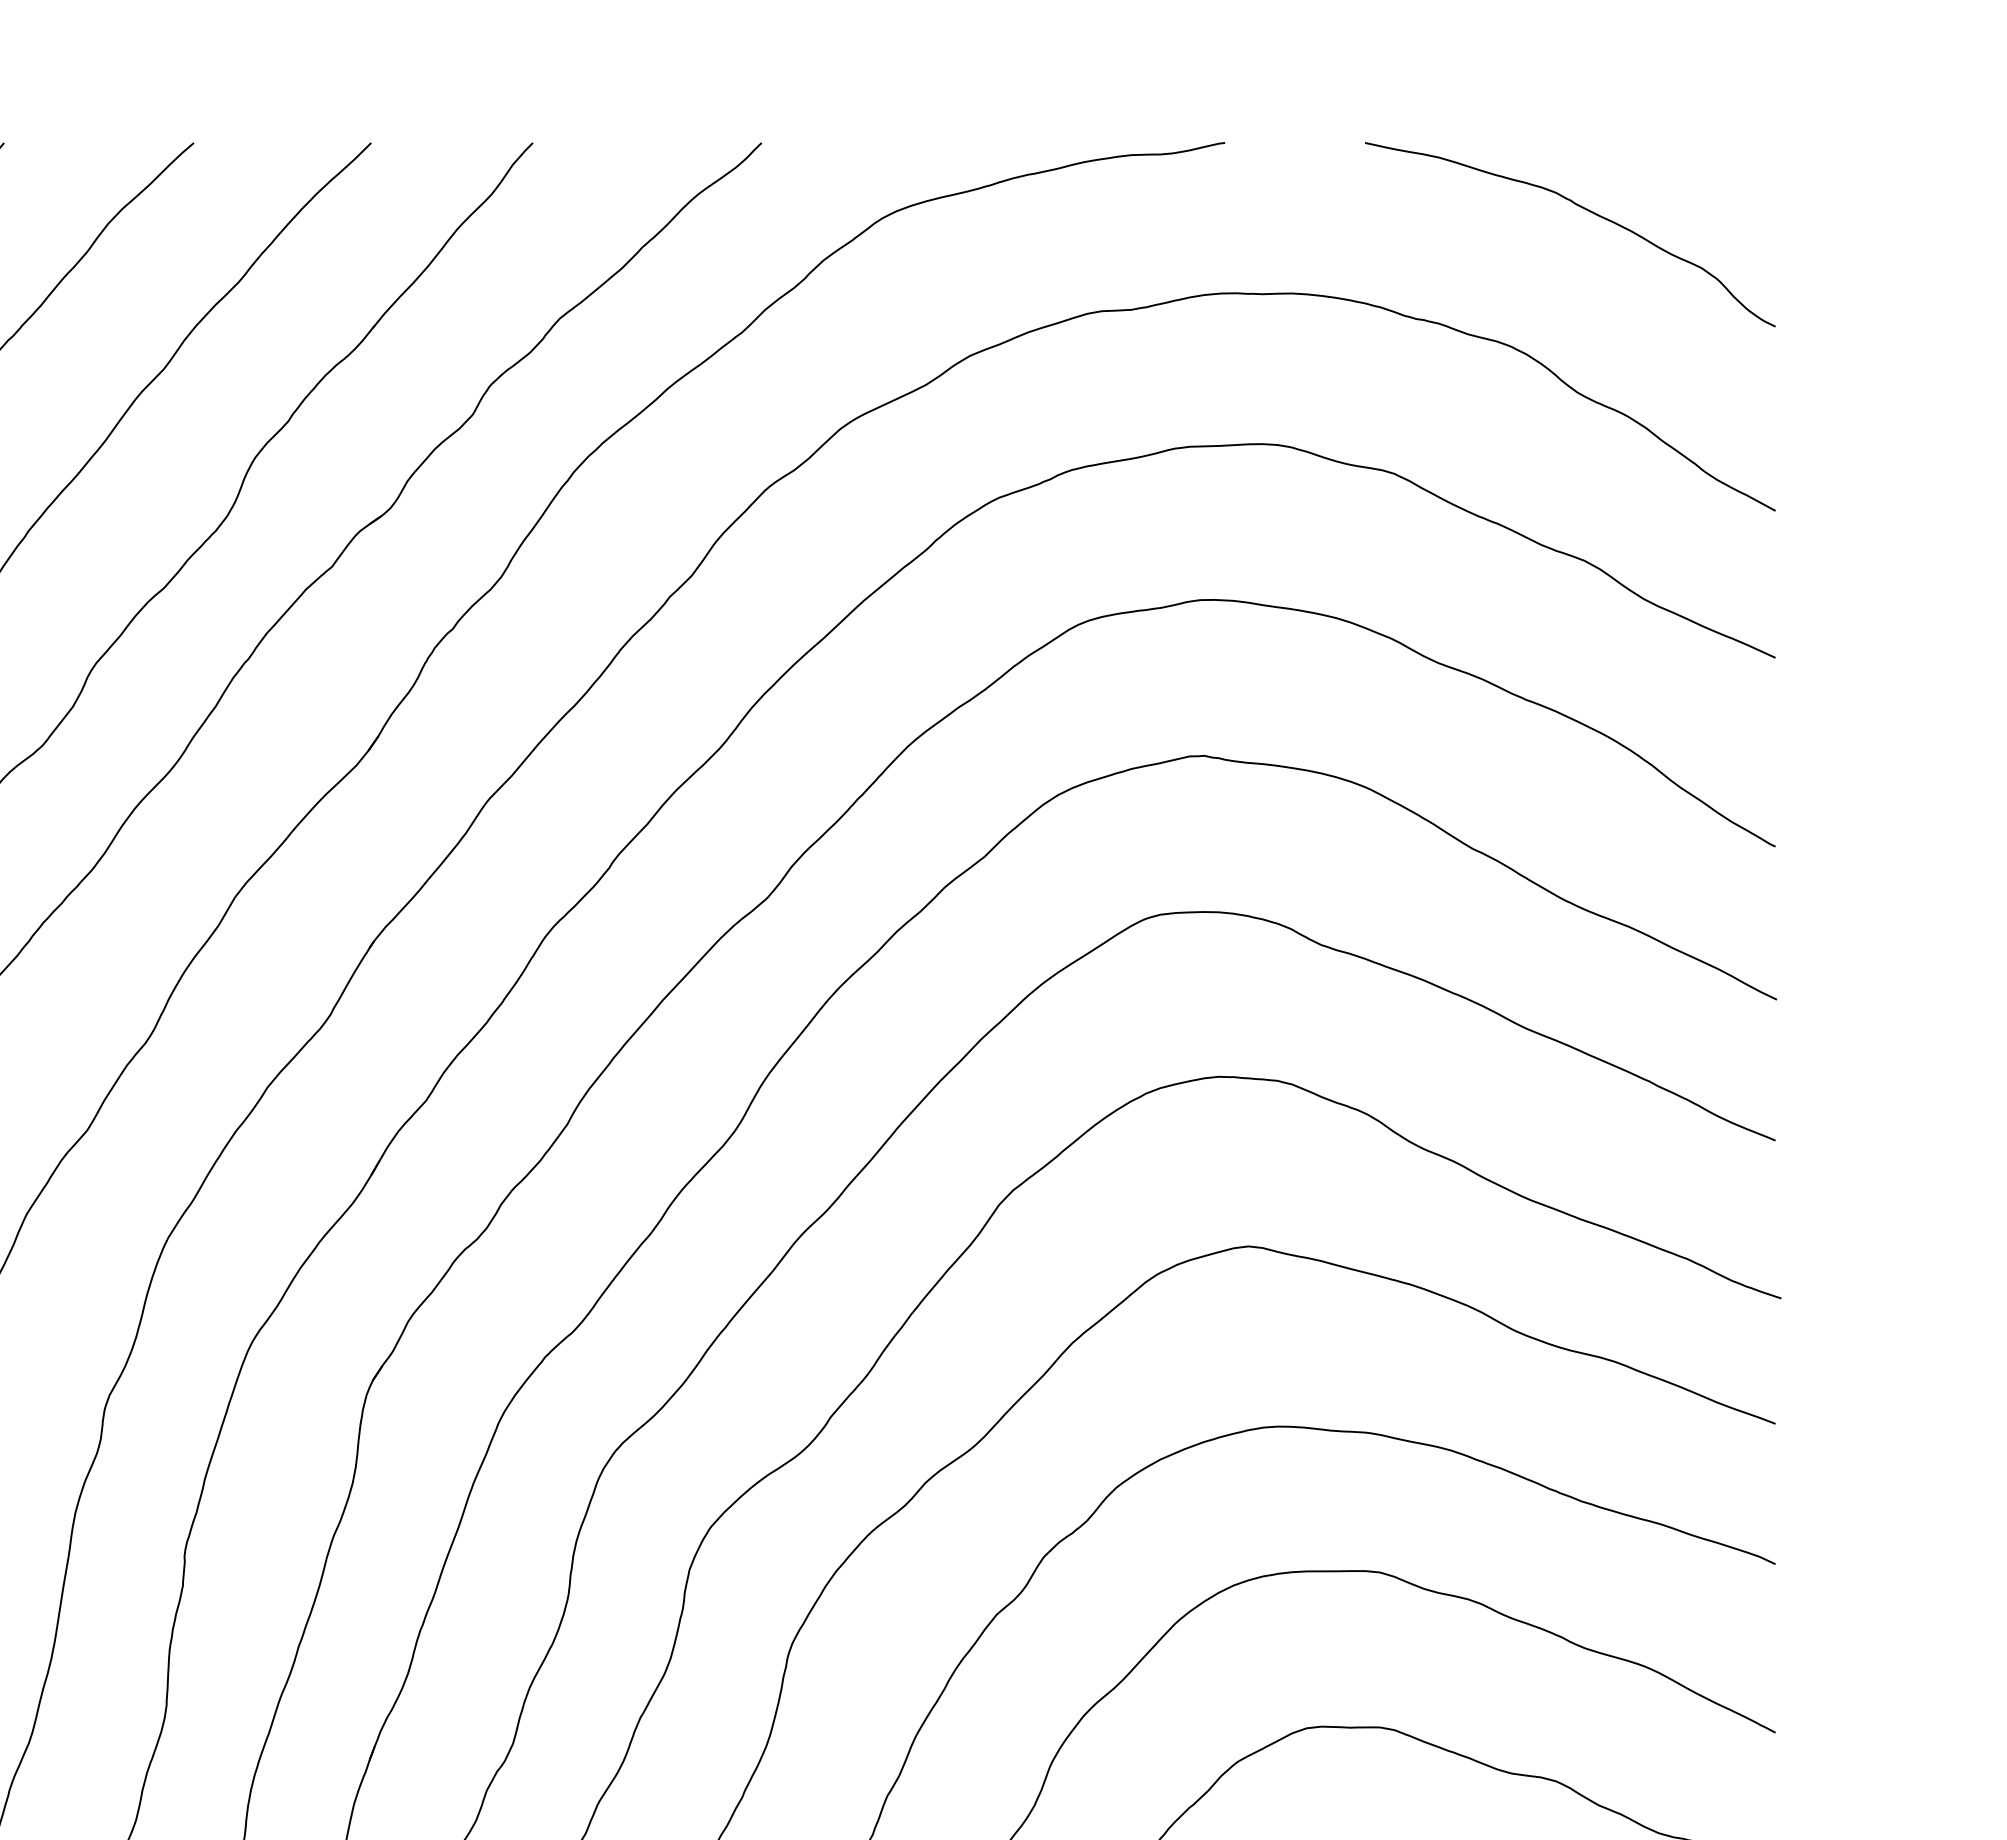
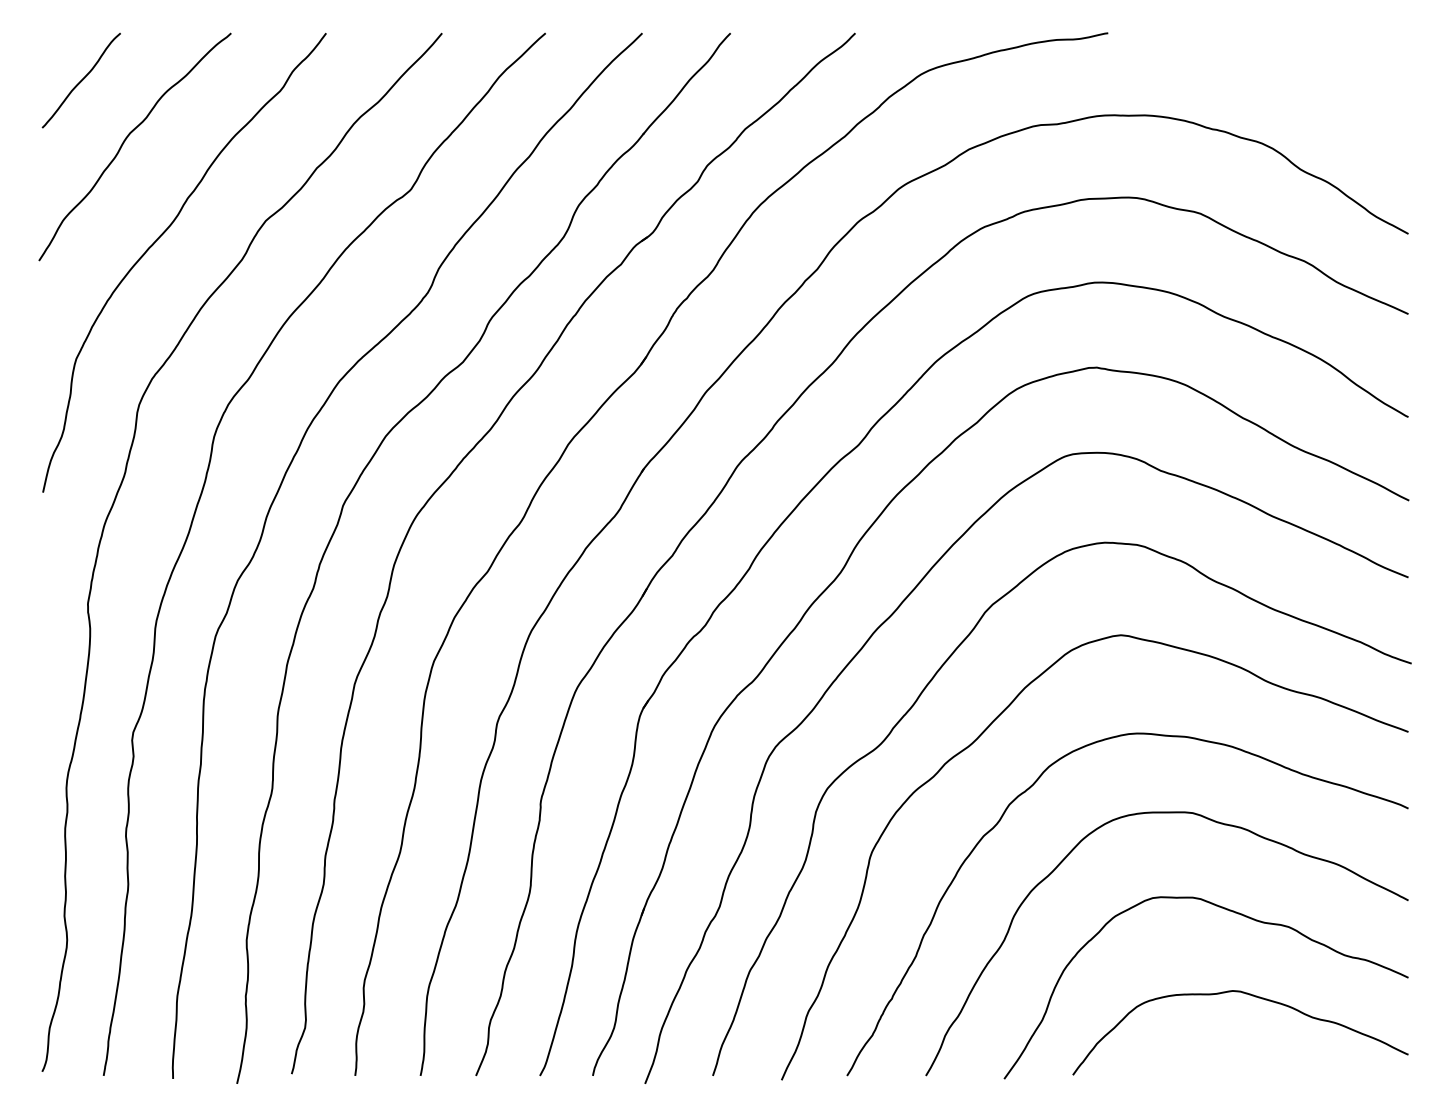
curve: (1581, 209) -> (1302, 69), removed

